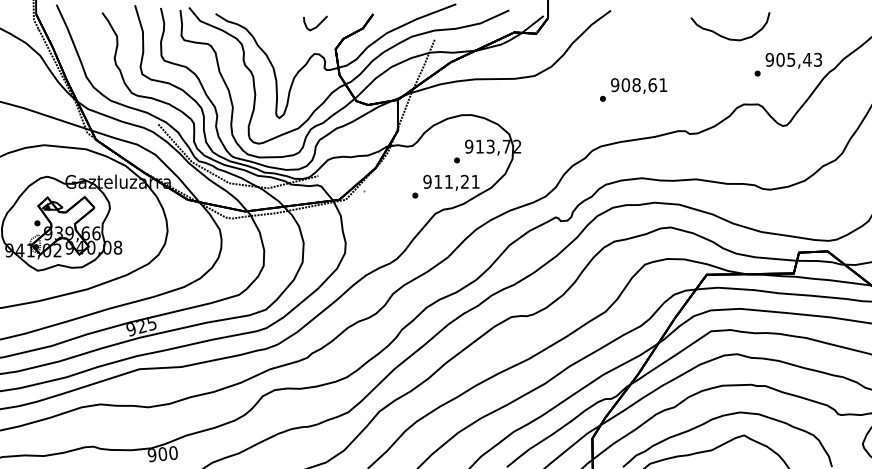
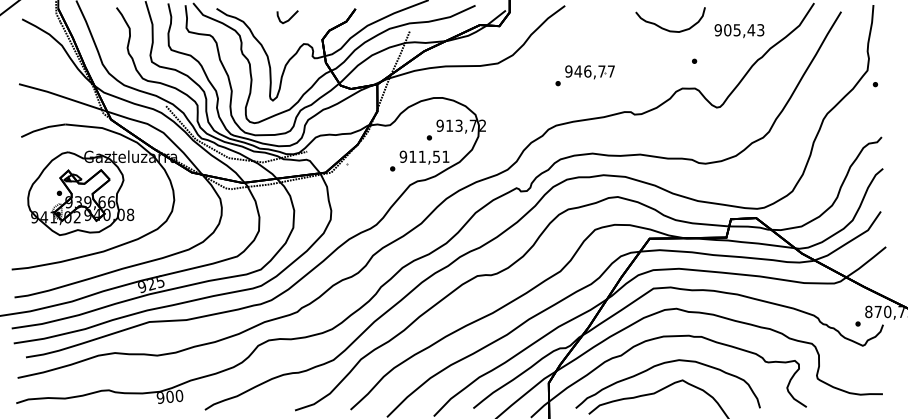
curve: (317, 25) -> (289, 18), moved
text: (793, 61) -> (739, 31), moved
text: (644, 85) -> (594, 71), 908,61 -> 946,77
text: (465, 181) -> (436, 156), 911,21 -> 911,51

